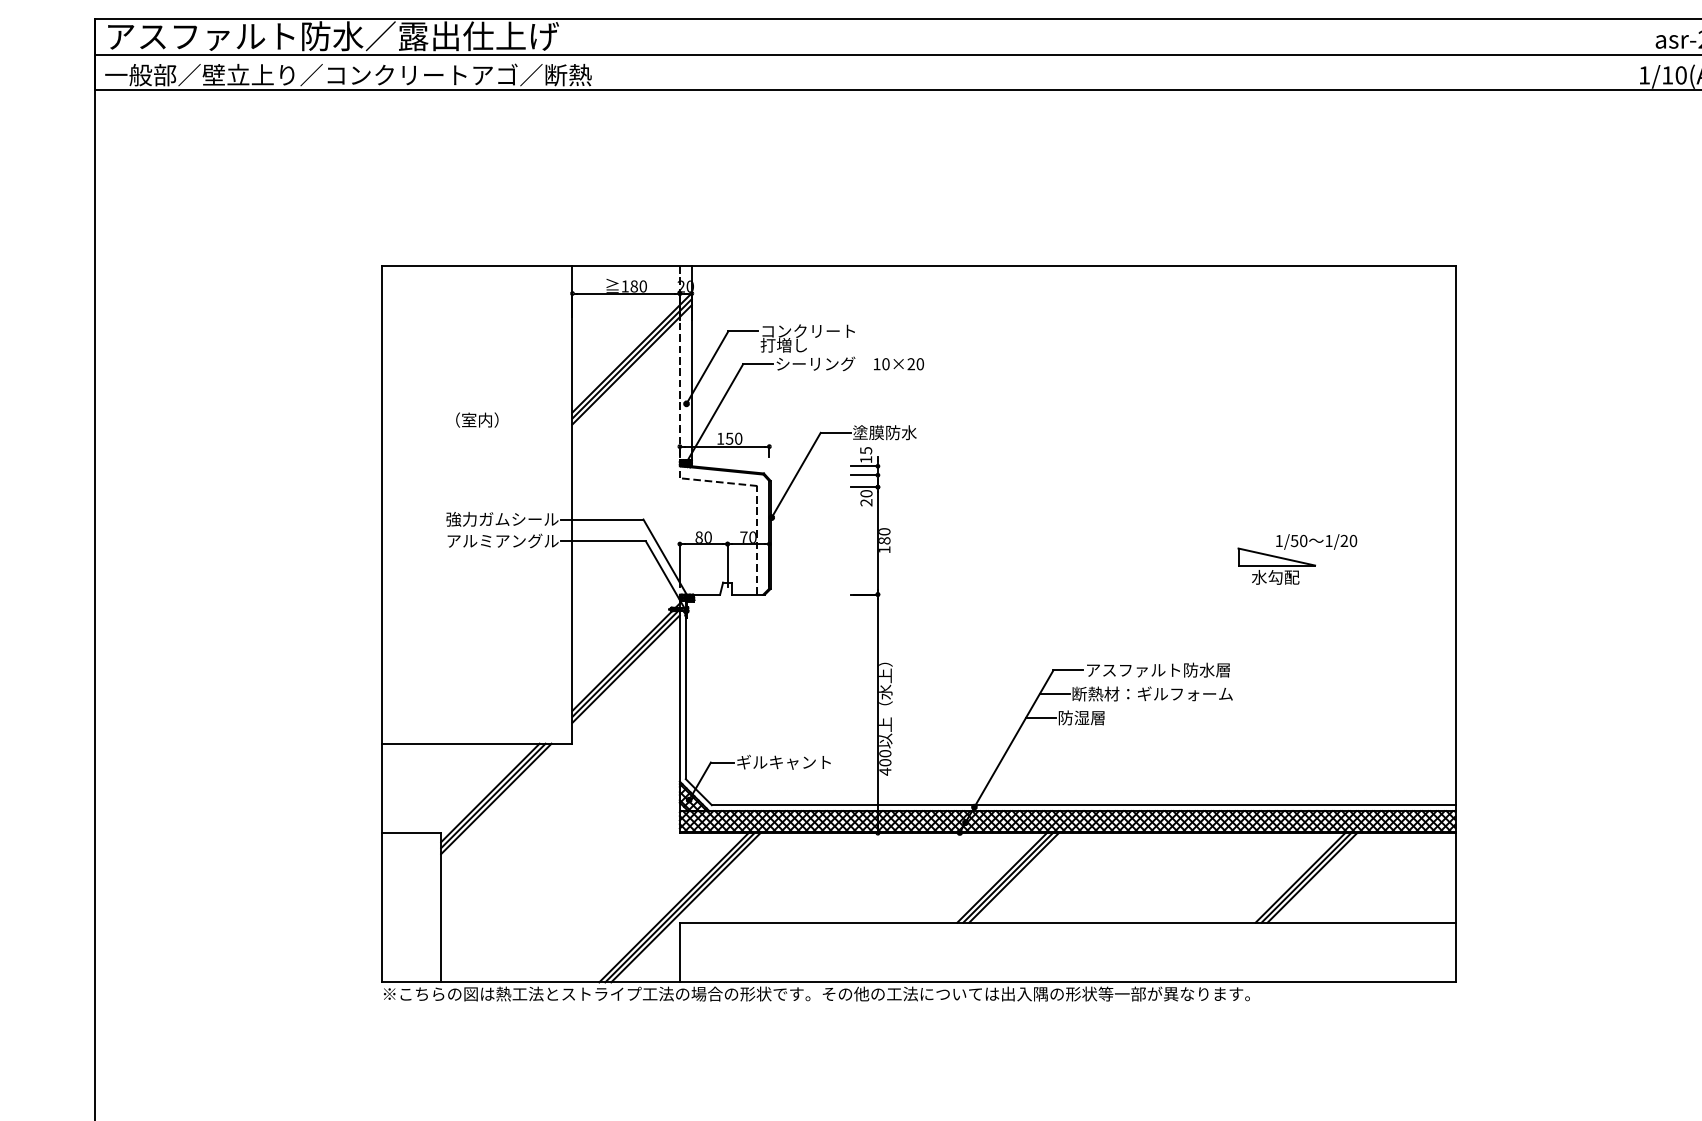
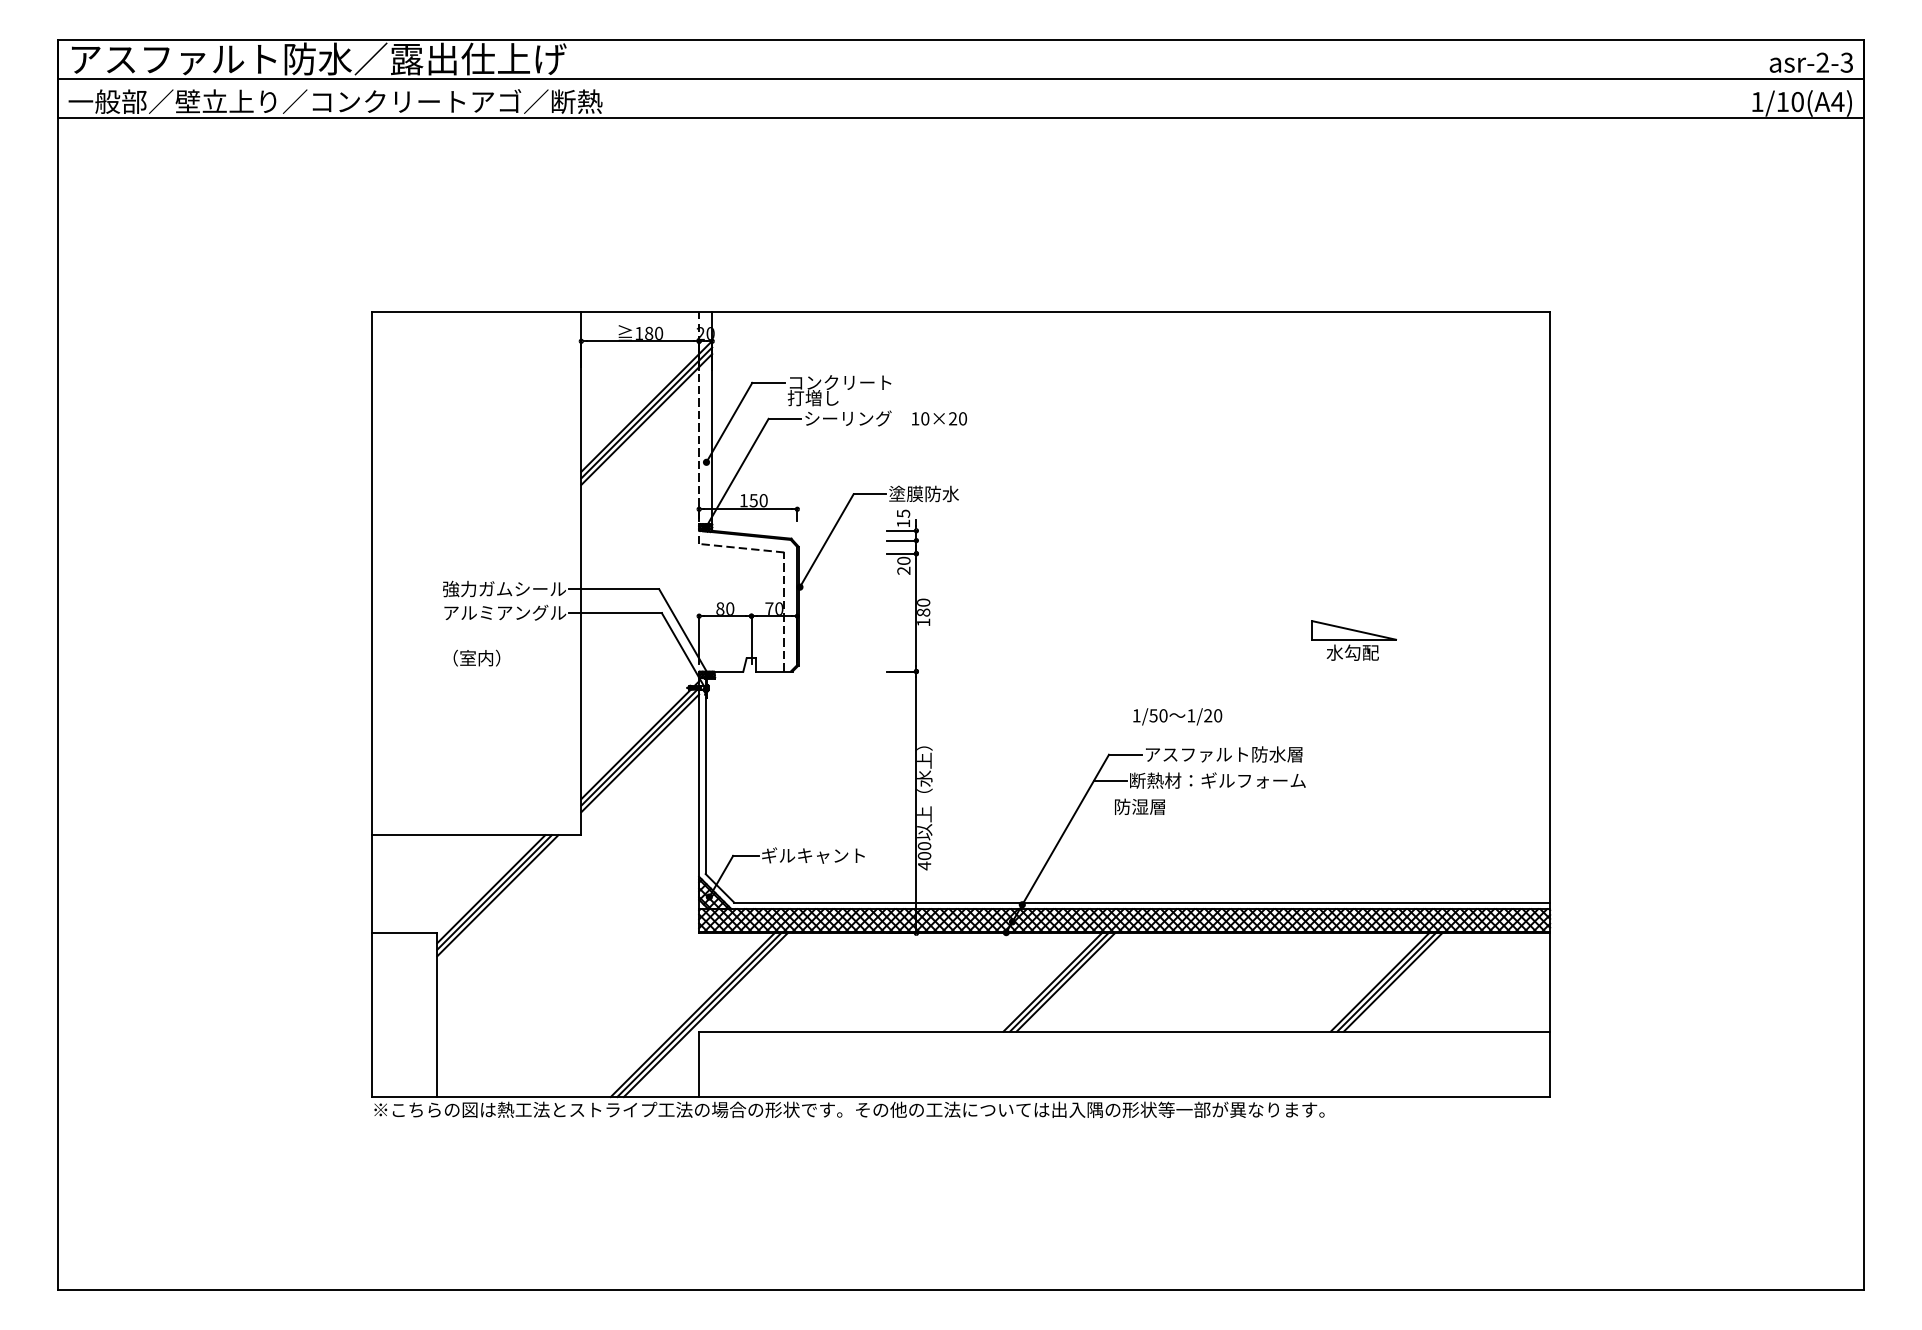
text: (476, 419) -> (476, 657), moved
text: (1316, 541) -> (1177, 716), moved
line: (1040, 718) -> (1094, 807), removed

